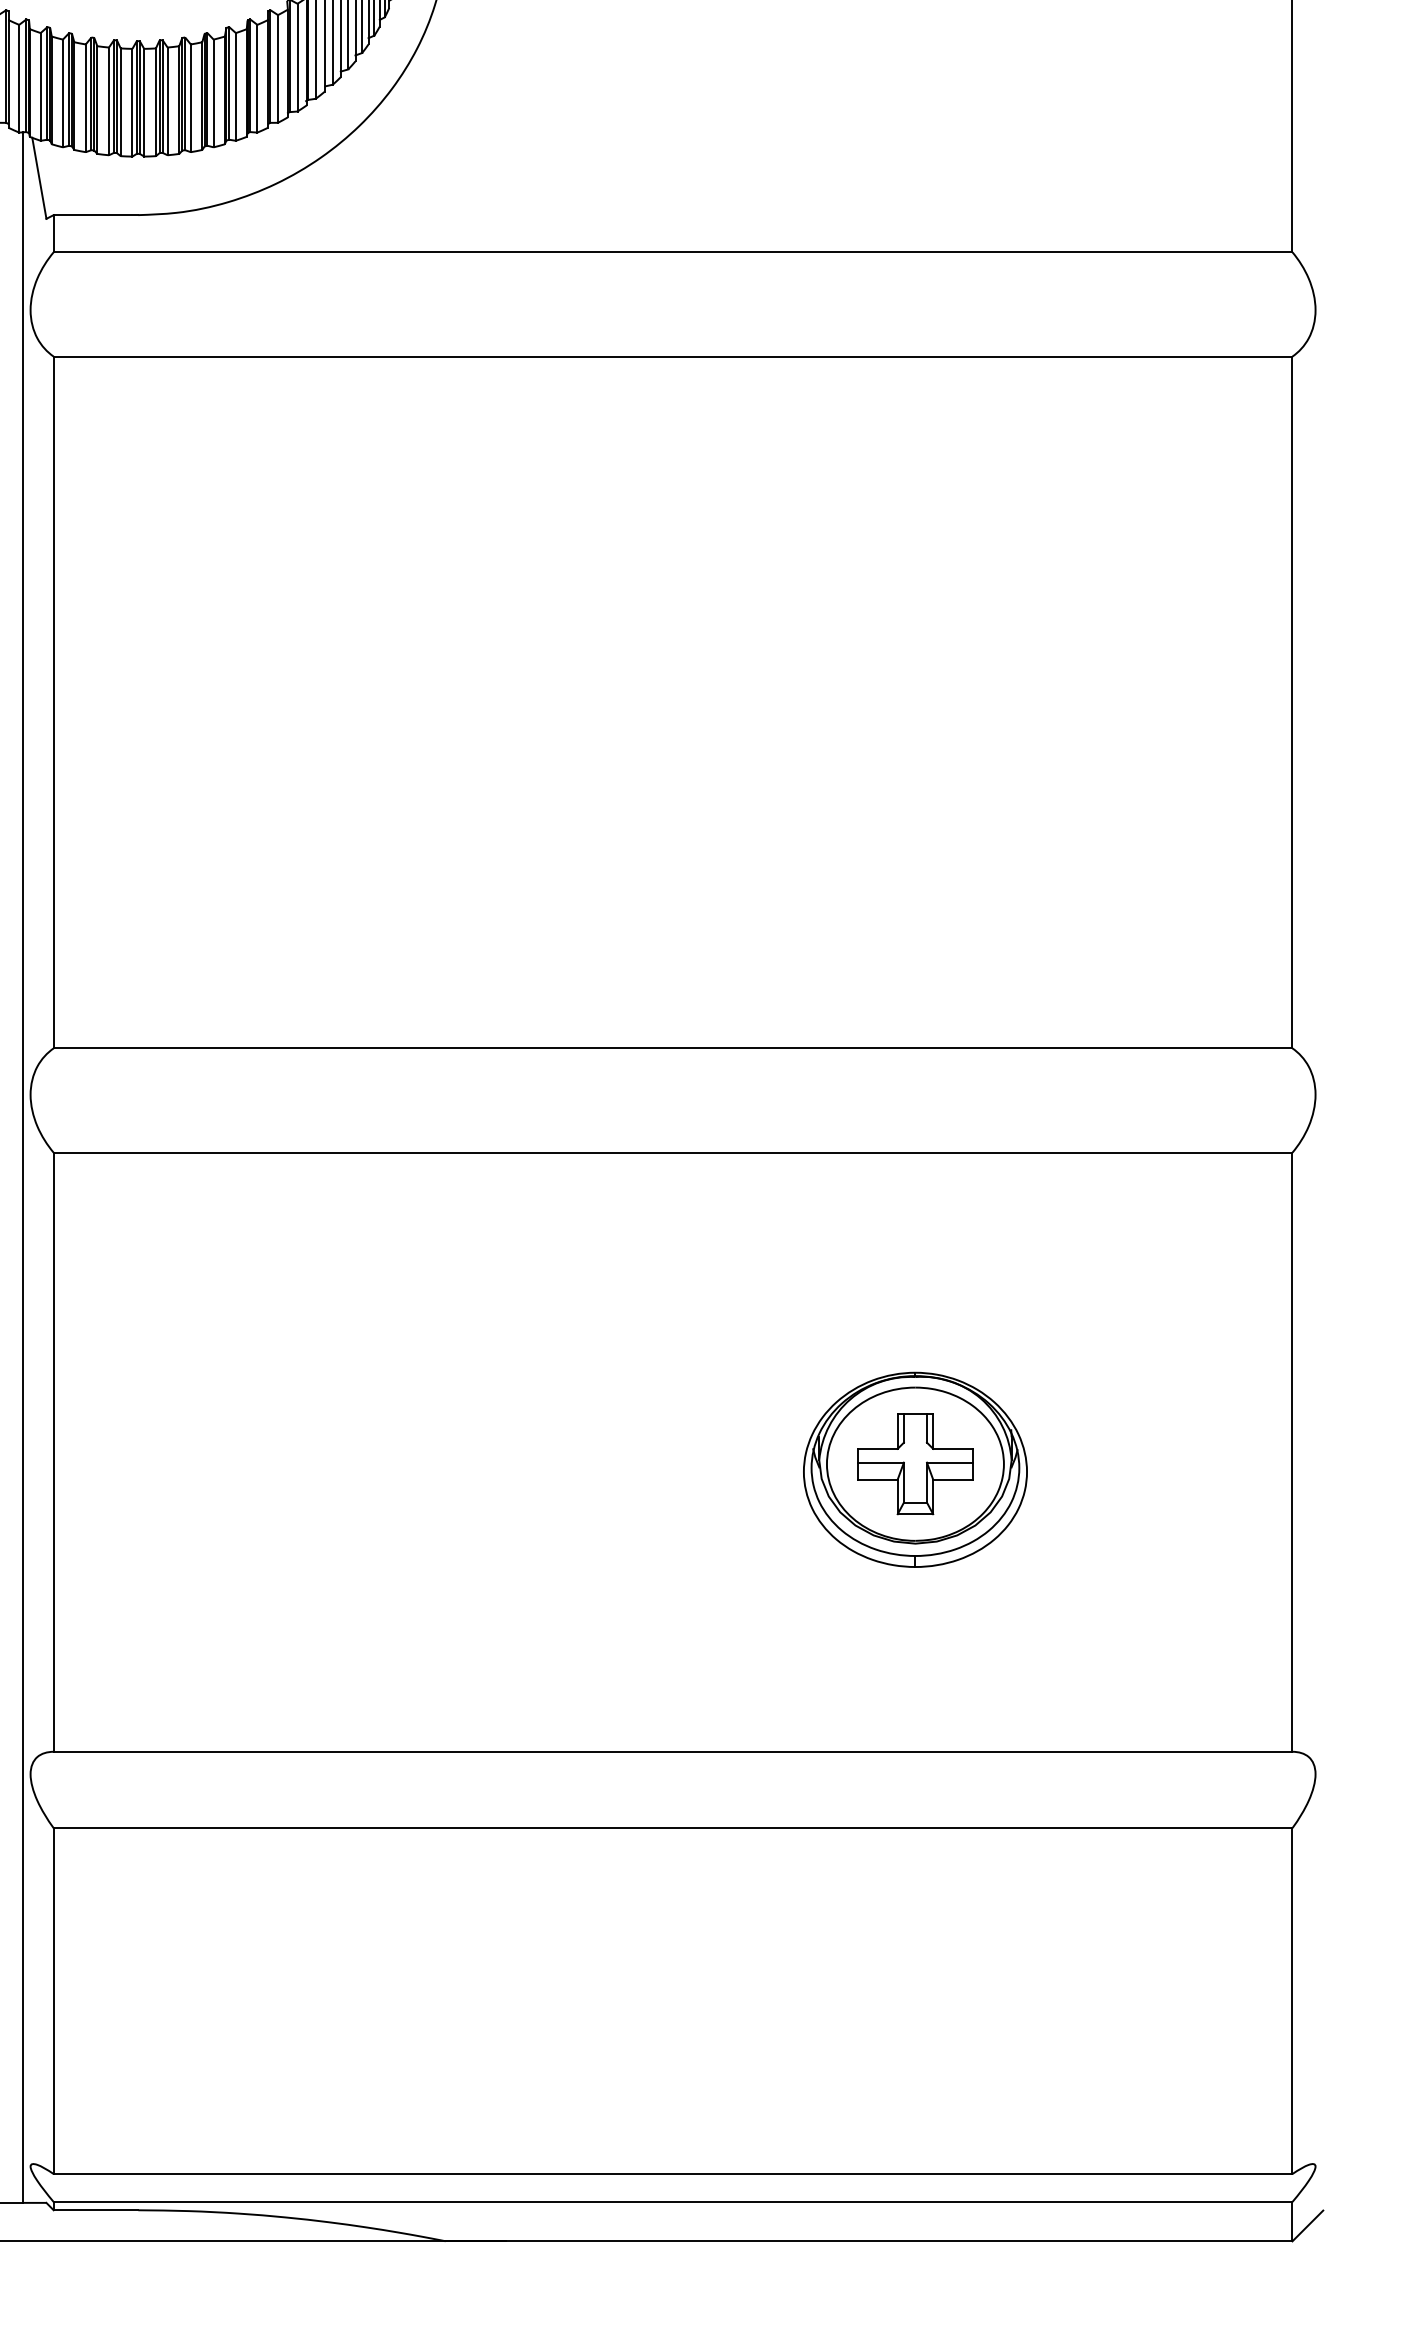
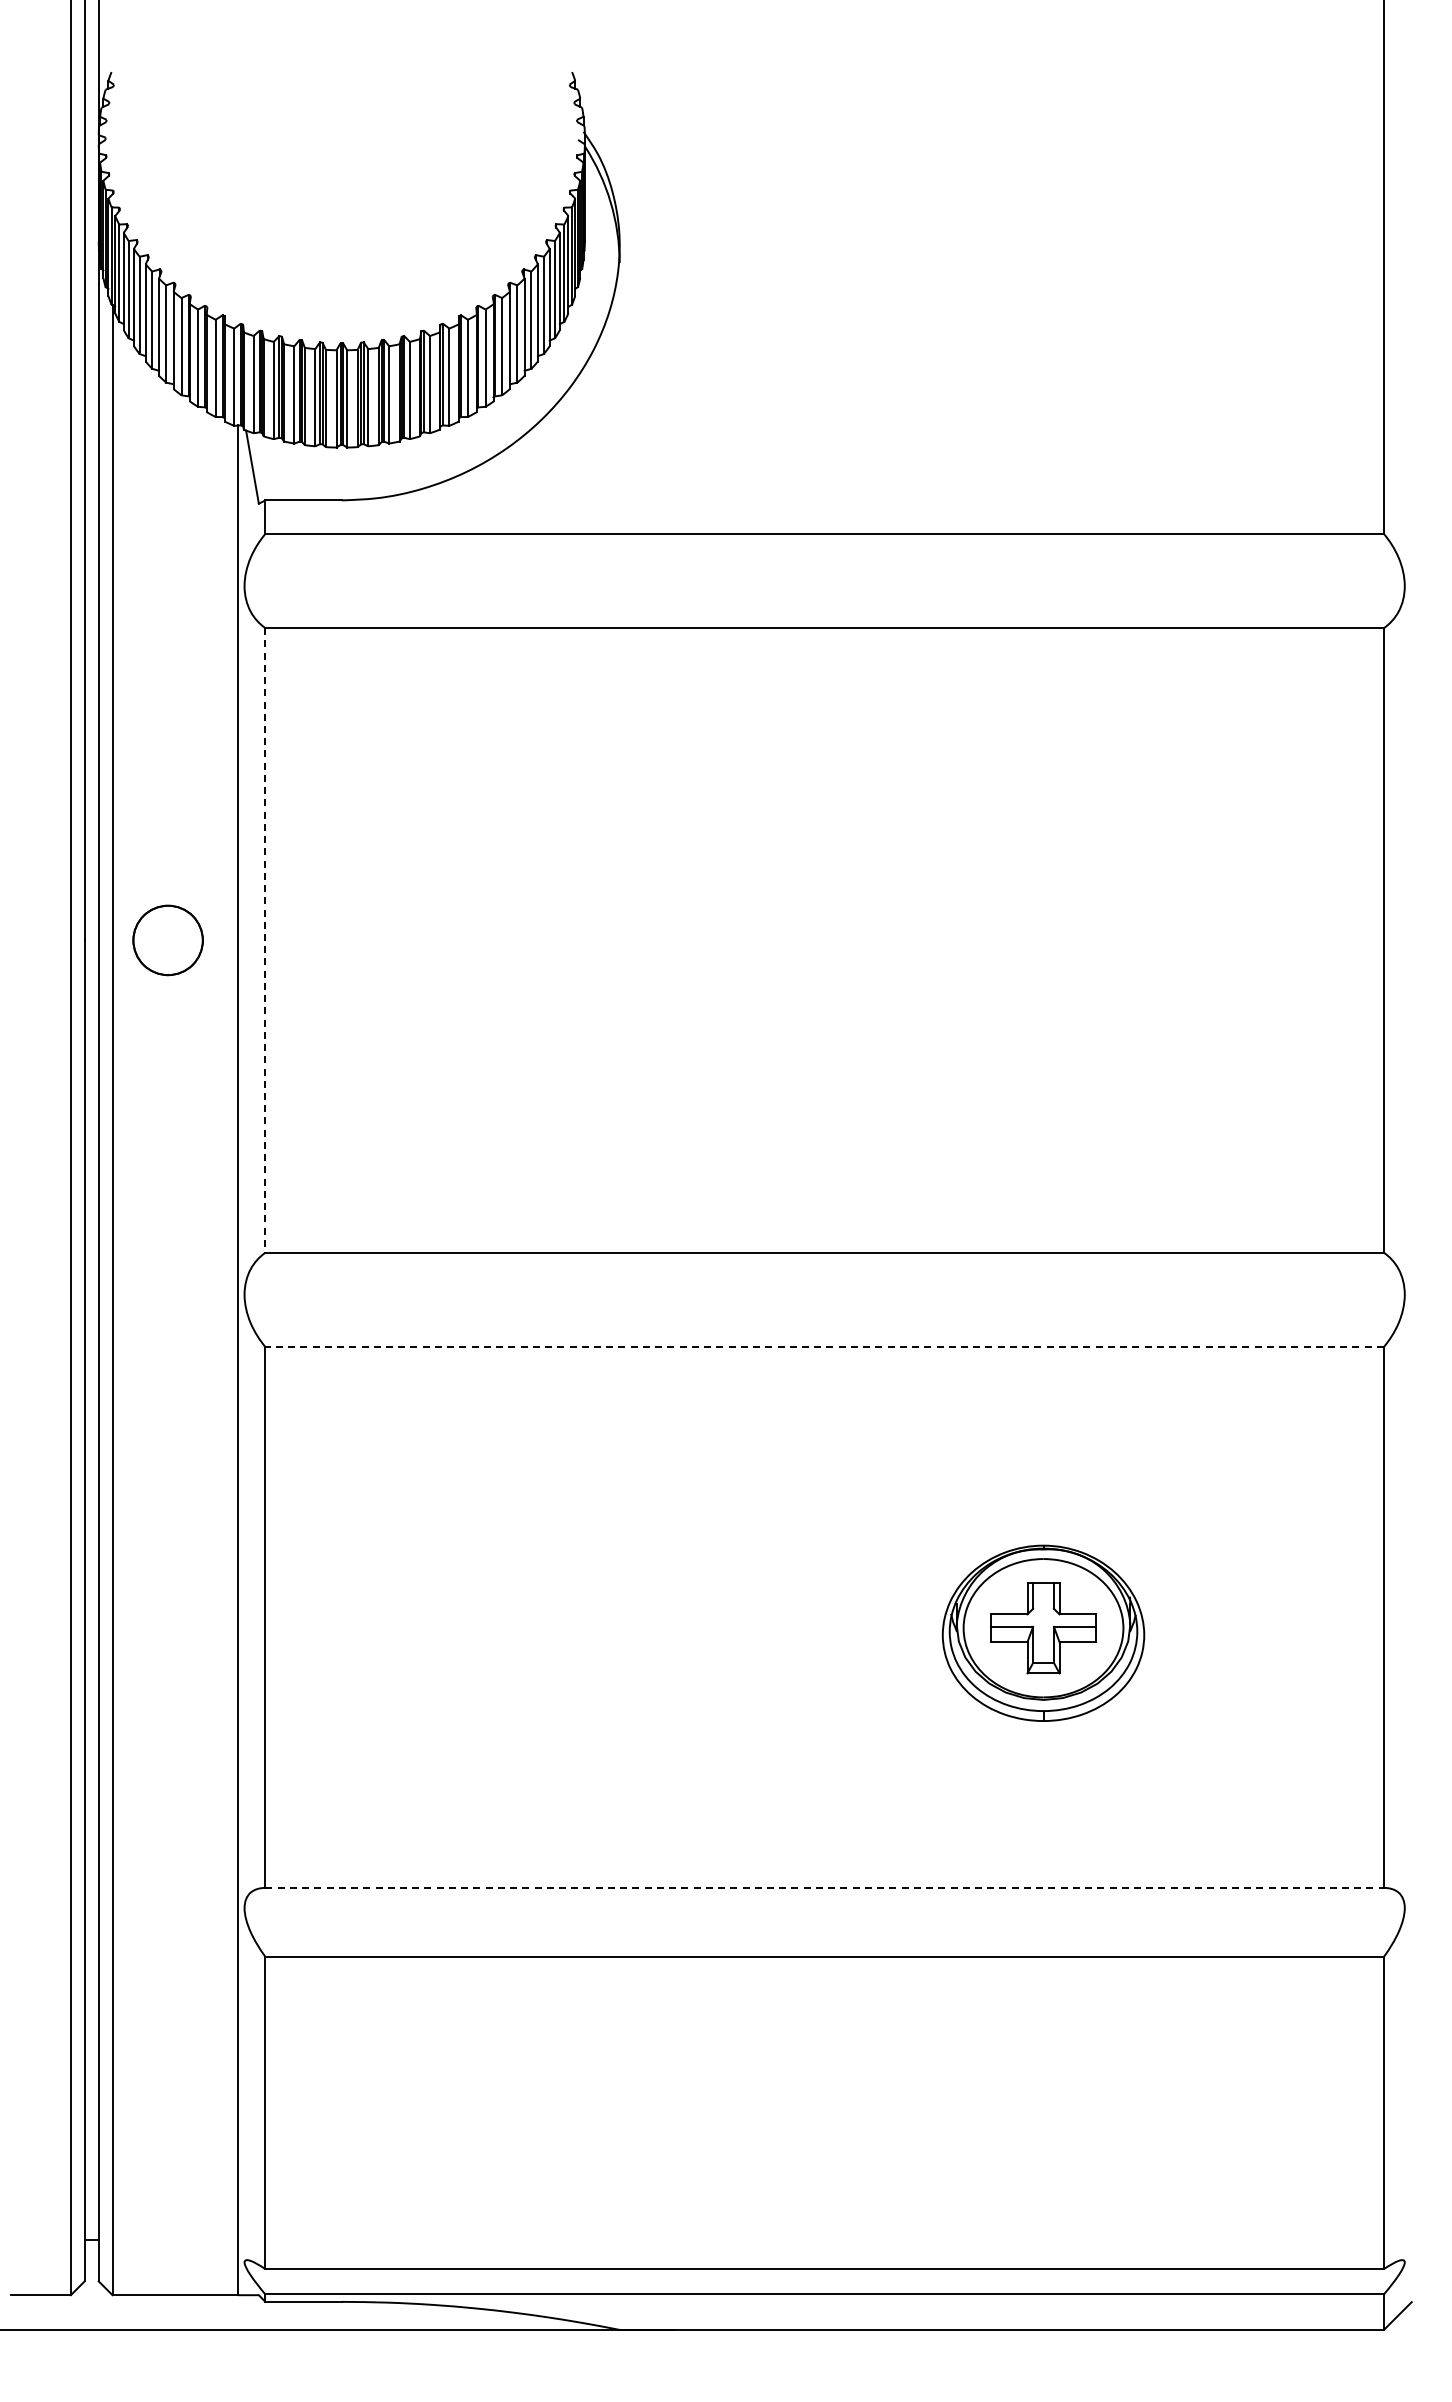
line: (53, 702) -> (265, 940), solid -> dashed
line: (672, 1152) -> (824, 1346), solid -> dashed
line: (673, 1751) -> (825, 1887), solid -> dashed

